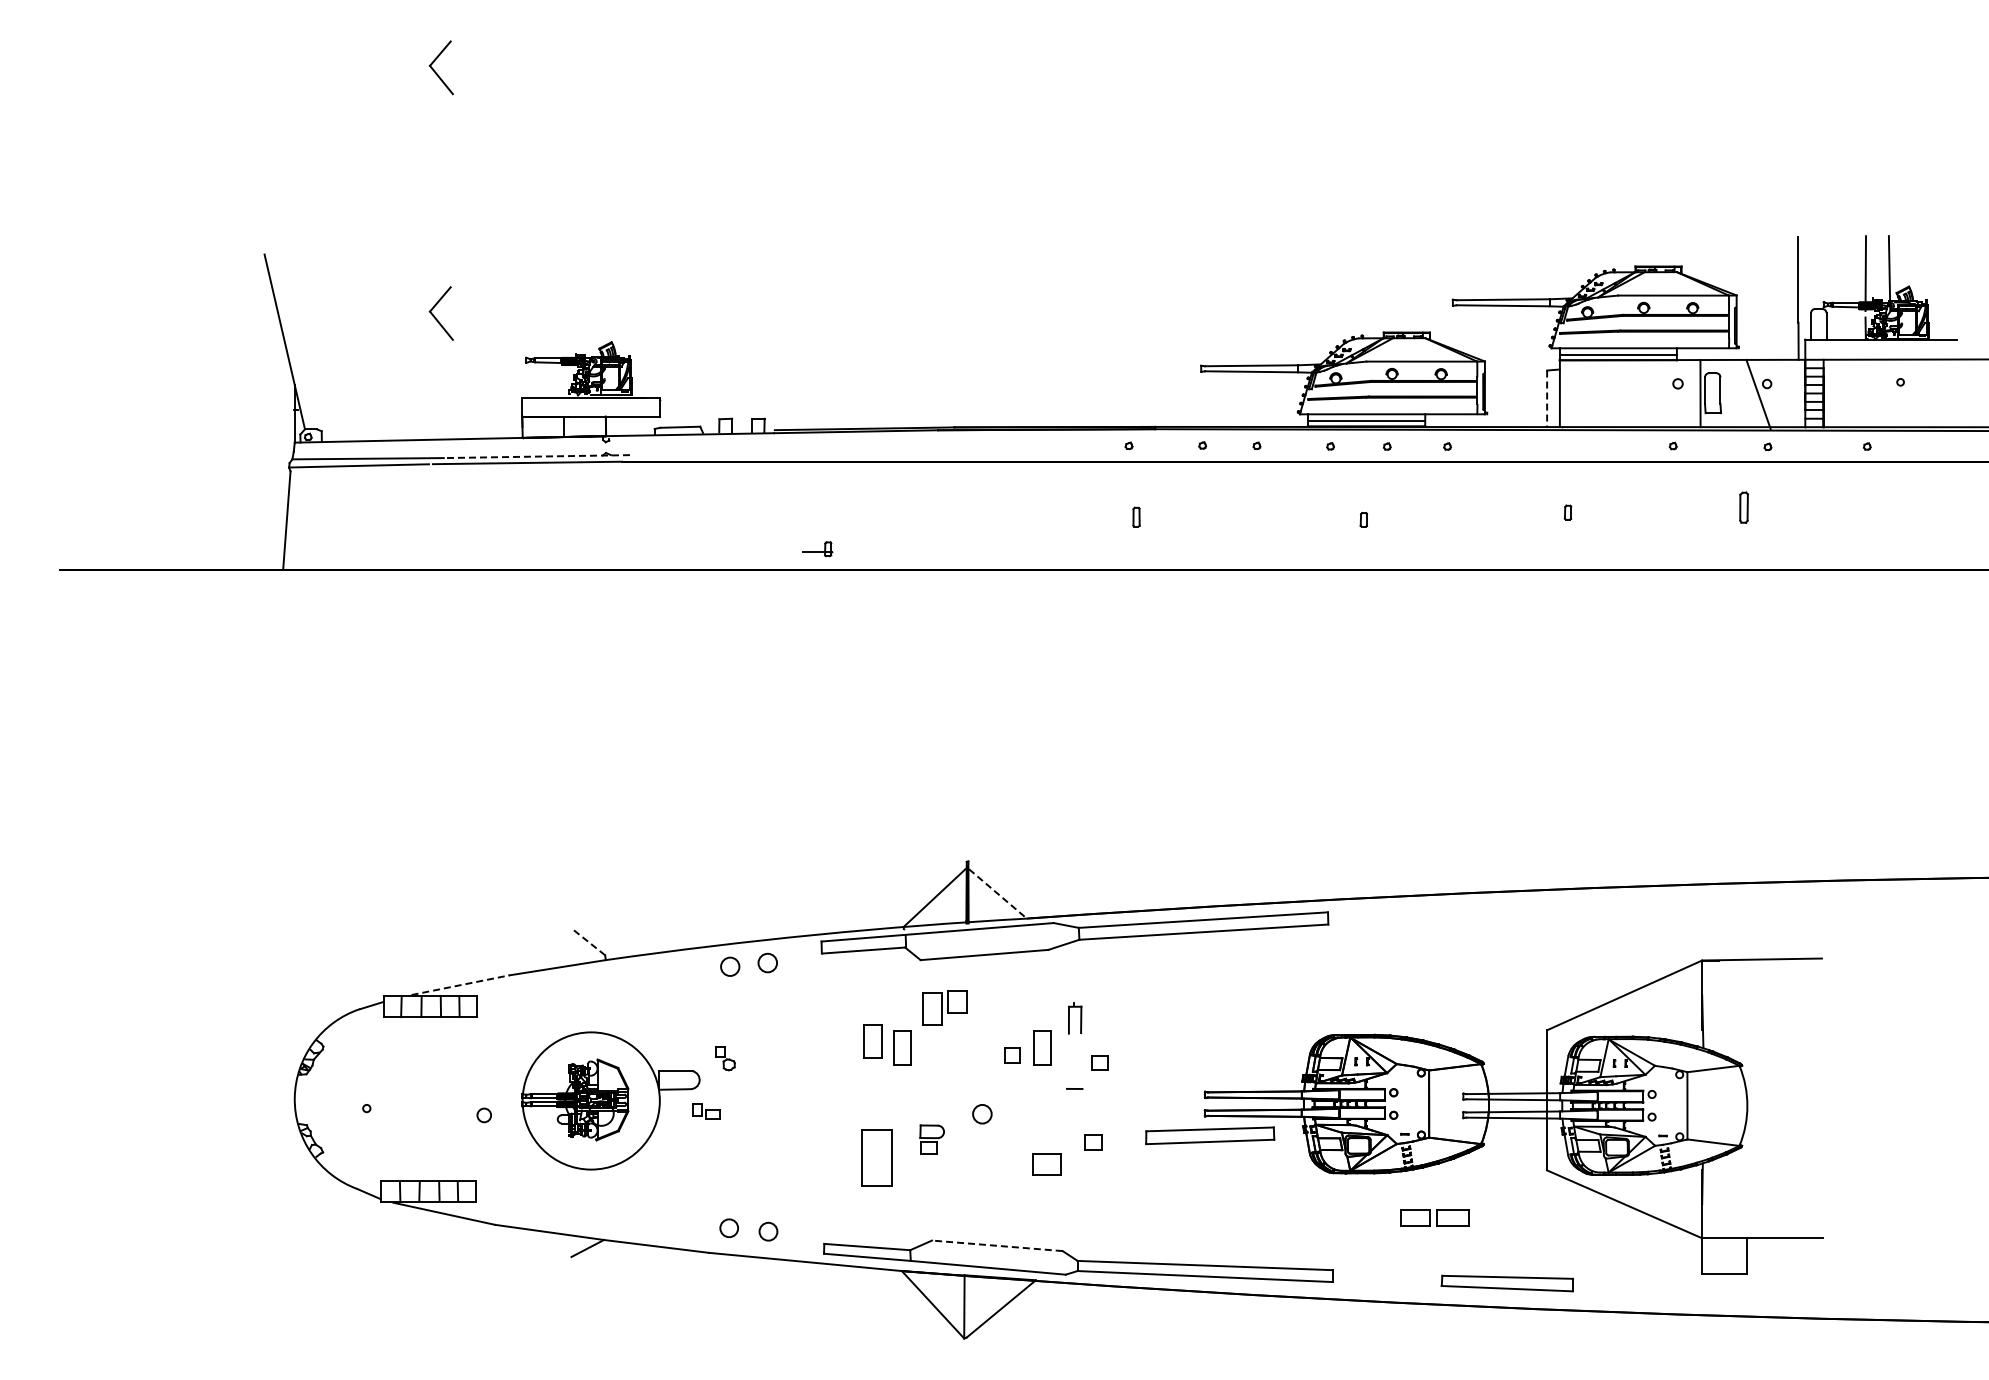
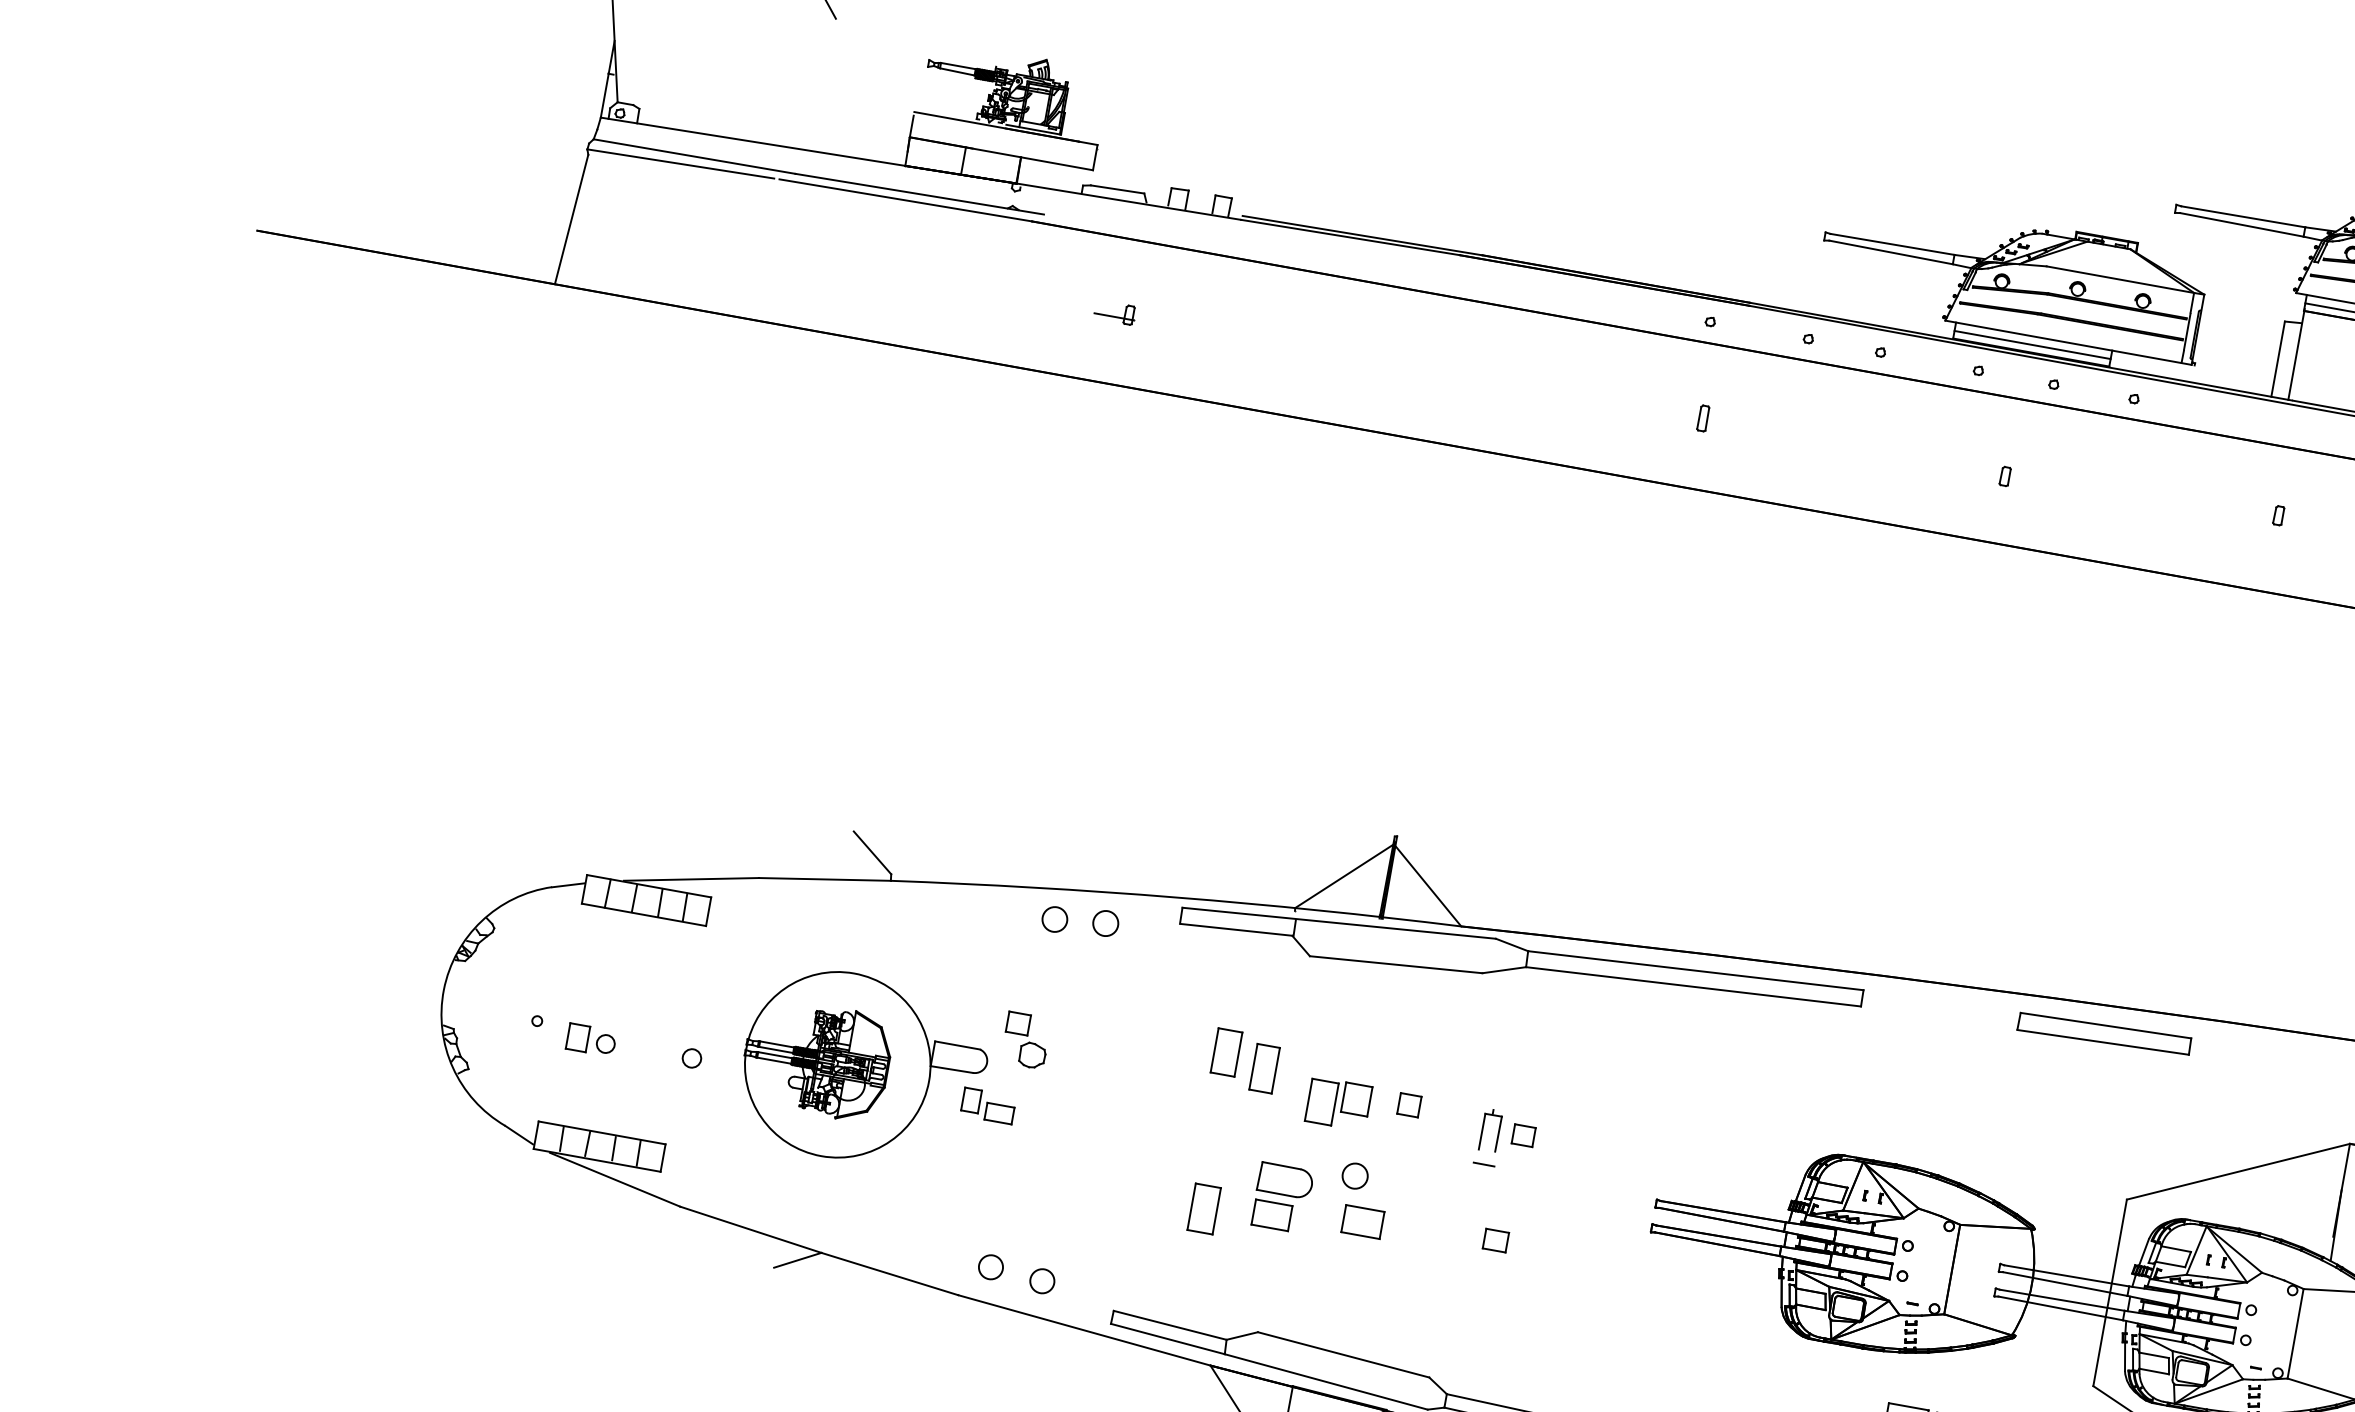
line: (1547, 399) -> (2278, 360), dashed -> solid
line: (536, 456) -> (919, 193), dashed -> solid
part: (817, 549) -> (1114, 312), moved
line: (998, 894) -> (1429, 887), dashed -> solid
line: (588, 941) -> (872, 851), dashed -> solid
line: (460, 985) -> (691, 879), dashed -> solid
part: (944, 1007) -> (1338, 1103), moved
part: (1075, 1018) -> (1491, 1130), moved
part: (1042, 1047) -> (1451, 1101), removed
part: (725, 1058) -> (1026, 1040), size x1.67
part: (706, 1111) -> (988, 1106), size x1.43
part: (408, 1115) -> (591, 1040), added
part: (1210, 1135) -> (2105, 1033), moved
part: (931, 1139) -> (1281, 1197), size x1.67
part: (876, 1157) -> (1203, 1208), size x0.62
part: (1046, 1164) -> (1362, 1221), moved
line: (997, 1245) -> (1343, 1354), dashed -> solid

